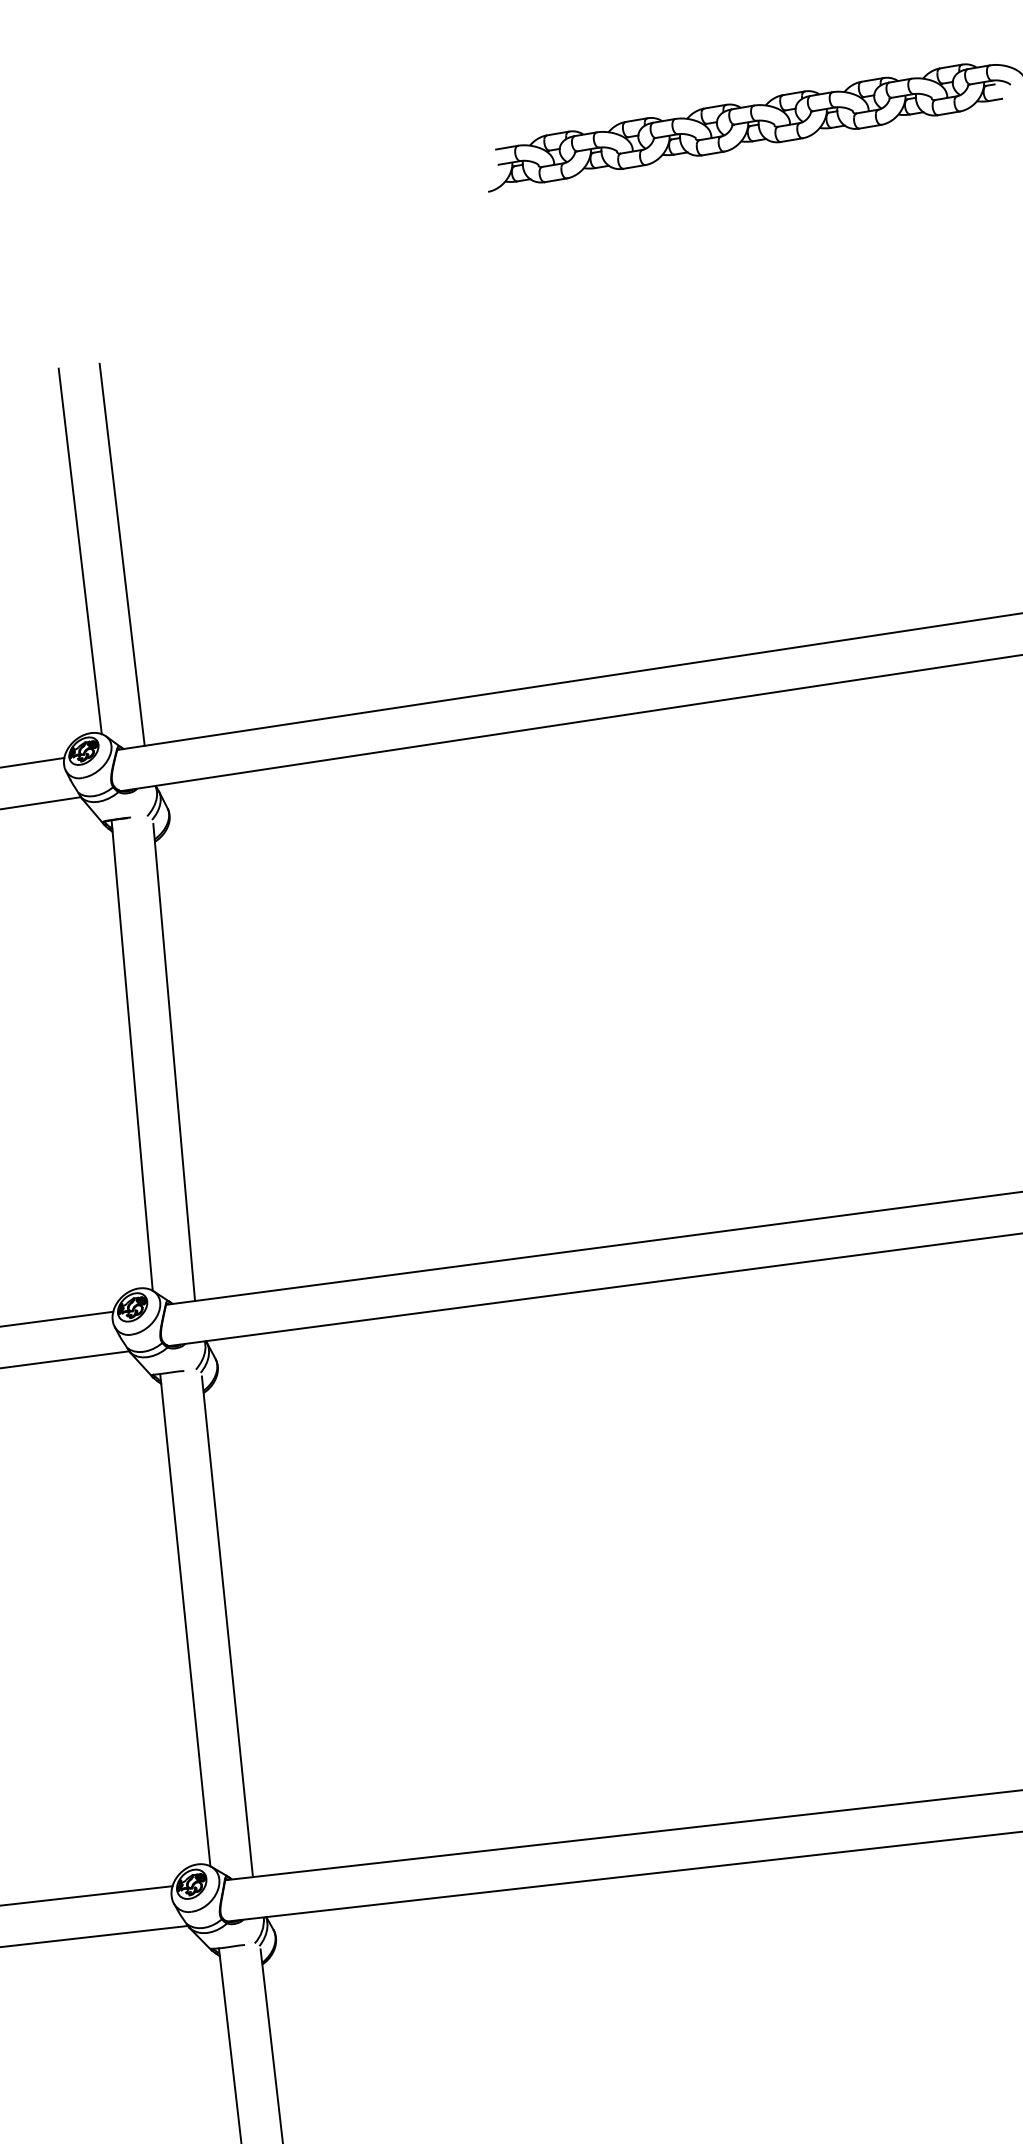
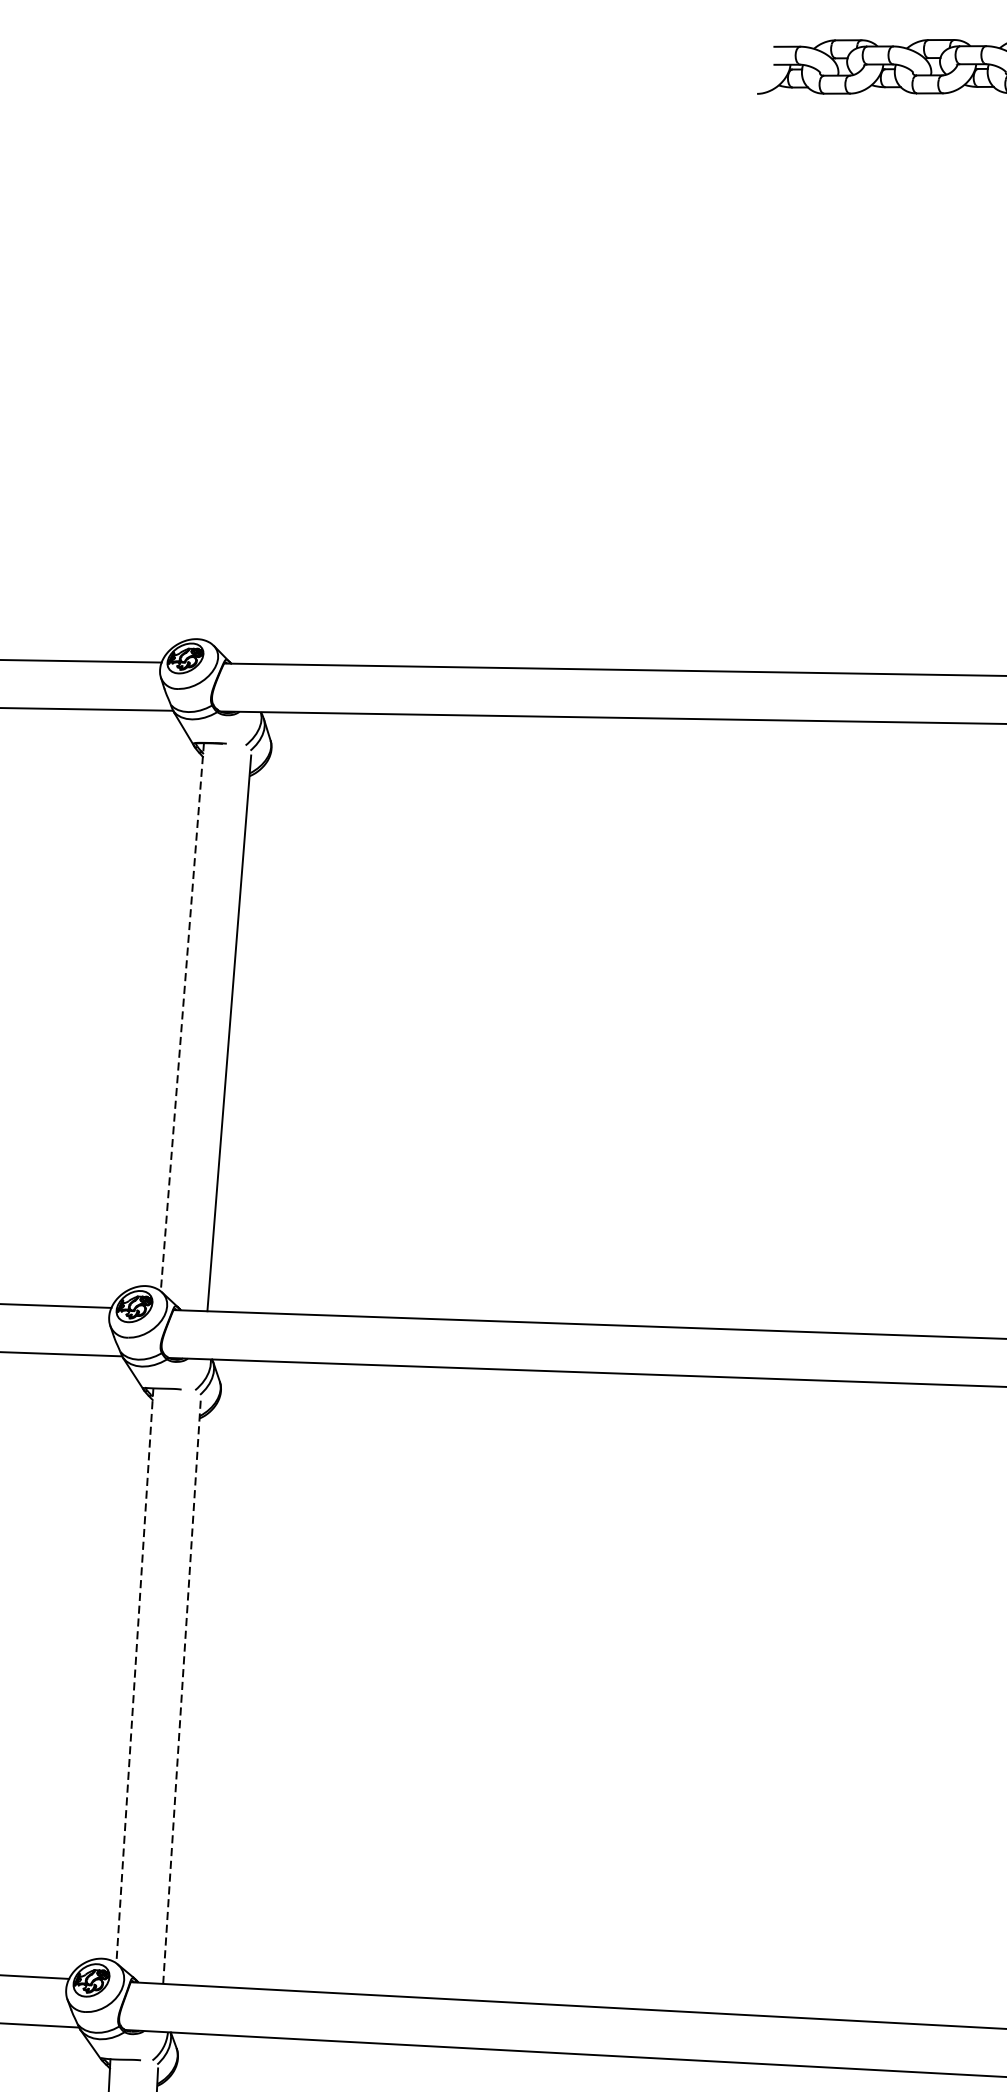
line: (79, 551) -> (218, 428), removed
line: (121, 554) -> (266, 439), removed
line: (132, 1056) -> (182, 1018), solid -> dashed
line: (185, 1620) -> (135, 1676), solid -> dashed
line: (227, 1626) -> (182, 1691), solid -> dashed

